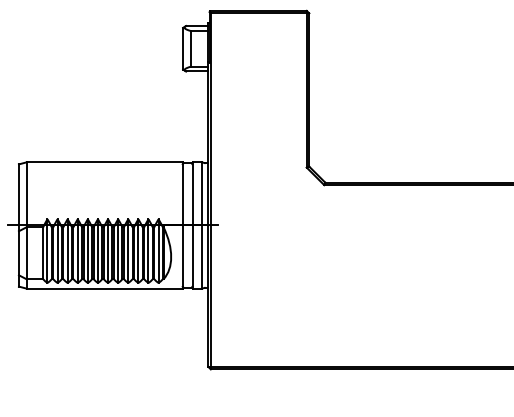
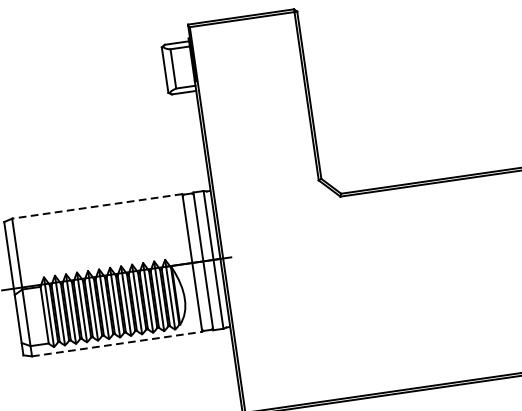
line: (104, 162) -> (97, 206), solid -> dashed
line: (105, 288) -> (118, 343), solid -> dashed

